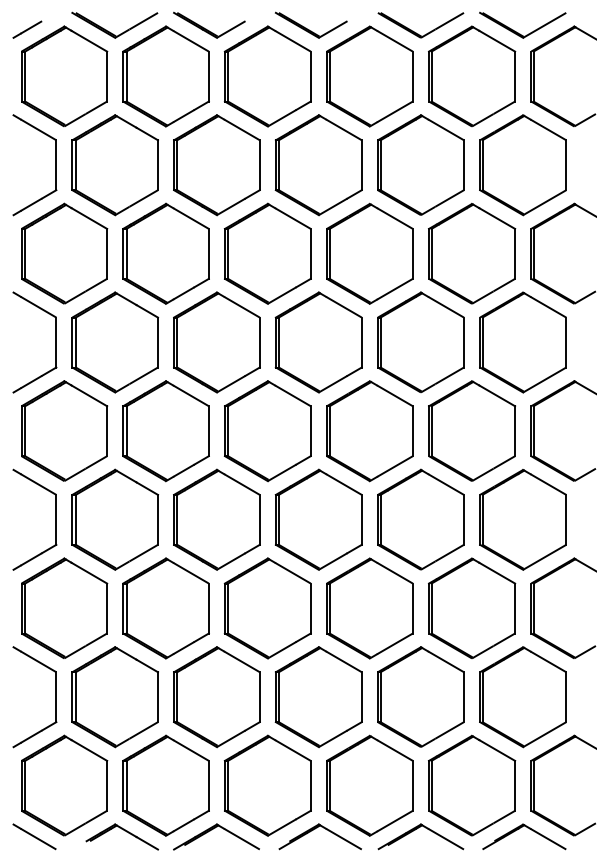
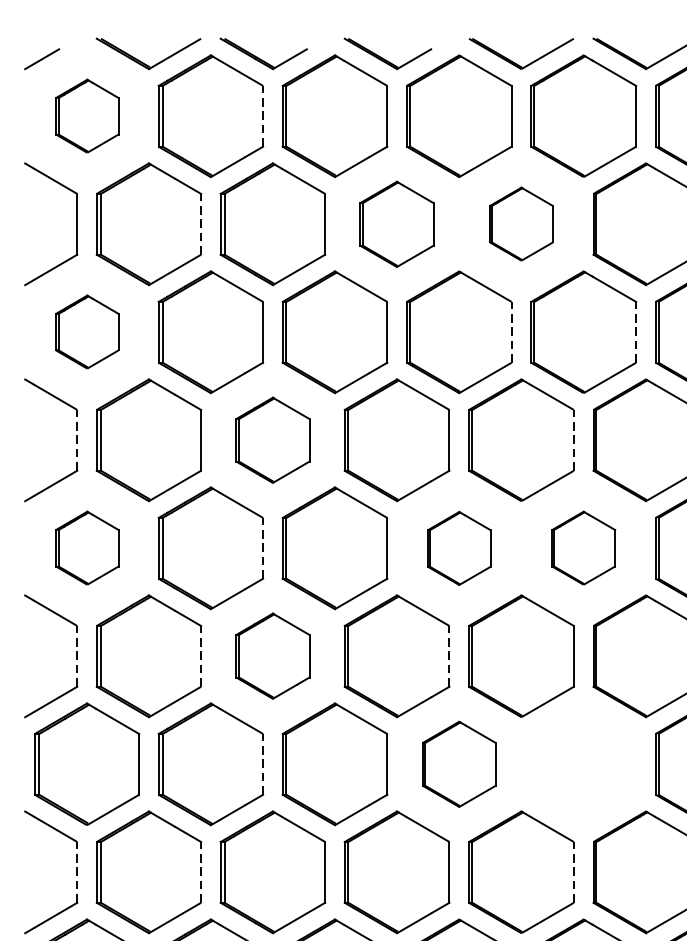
part: (64, 76) -> (87, 116), size x0.6
line: (208, 76) -> (262, 116), solid -> dashed
part: (420, 164) -> (520, 223), size x0.6
line: (158, 165) -> (201, 224), solid -> dashed
part: (318, 165) -> (396, 224), size x0.7
part: (64, 253) -> (87, 331), size x0.6
line: (412, 253) -> (511, 331), solid -> dashed
line: (515, 253) -> (636, 331), solid -> dashed
line: (56, 342) -> (77, 440), solid -> dashed
part: (216, 342) -> (272, 440), size x0.7
line: (463, 342) -> (573, 440), solid -> dashed
part: (64, 430) -> (87, 547), size x0.6
part: (471, 430) -> (583, 547), size x0.6
line: (208, 431) -> (262, 548), solid -> dashed
part: (369, 431) -> (458, 548), size x0.6
line: (56, 519) -> (77, 655), solid -> dashed
line: (158, 519) -> (201, 655), solid -> dashed
part: (216, 519) -> (272, 655), size x0.7
line: (361, 519) -> (449, 655), solid -> dashed
part: (472, 607) -> (584, 763), removed
line: (208, 608) -> (262, 764), solid -> dashed
part: (369, 608) -> (458, 764), size x0.7
line: (56, 697) -> (77, 872), solid -> dashed
line: (158, 697) -> (201, 872), solid -> dashed
line: (463, 697) -> (573, 872), solid -> dashed

